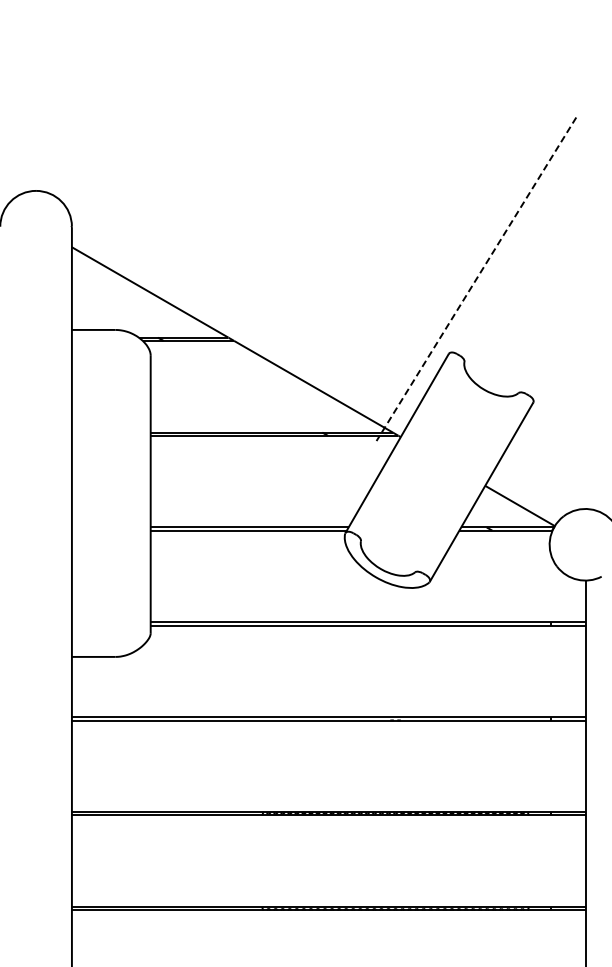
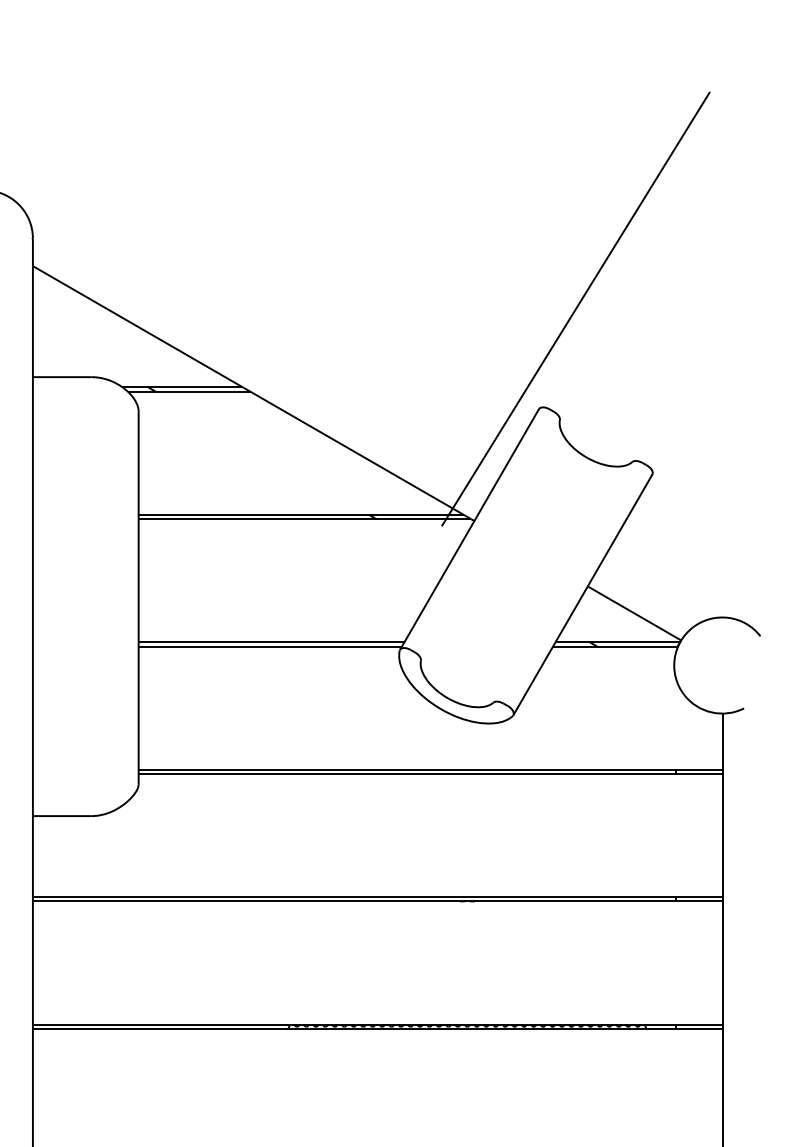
line: (476, 279) -> (576, 309), dashed -> solid

